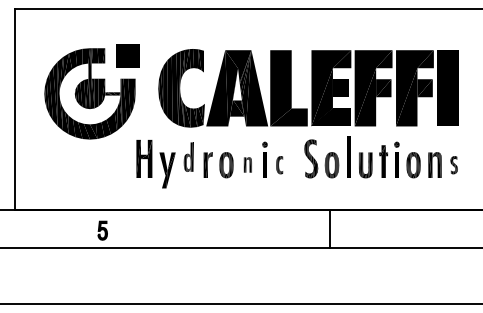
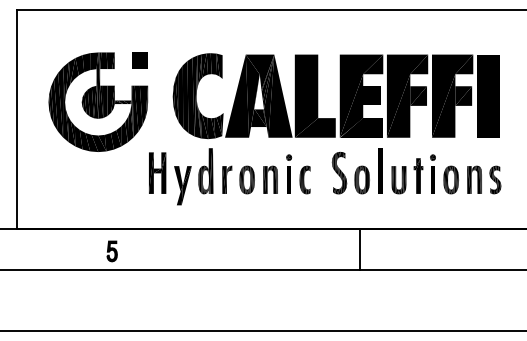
part: (127, 55) -> (139, 60), size x0.62
part: (188, 157) -> (205, 171), size x1.43
part: (247, 164) -> (270, 179), size x1.67
part: (279, 164) -> (304, 179), size x1.43
part: (454, 164) -> (495, 179), size x1.43

